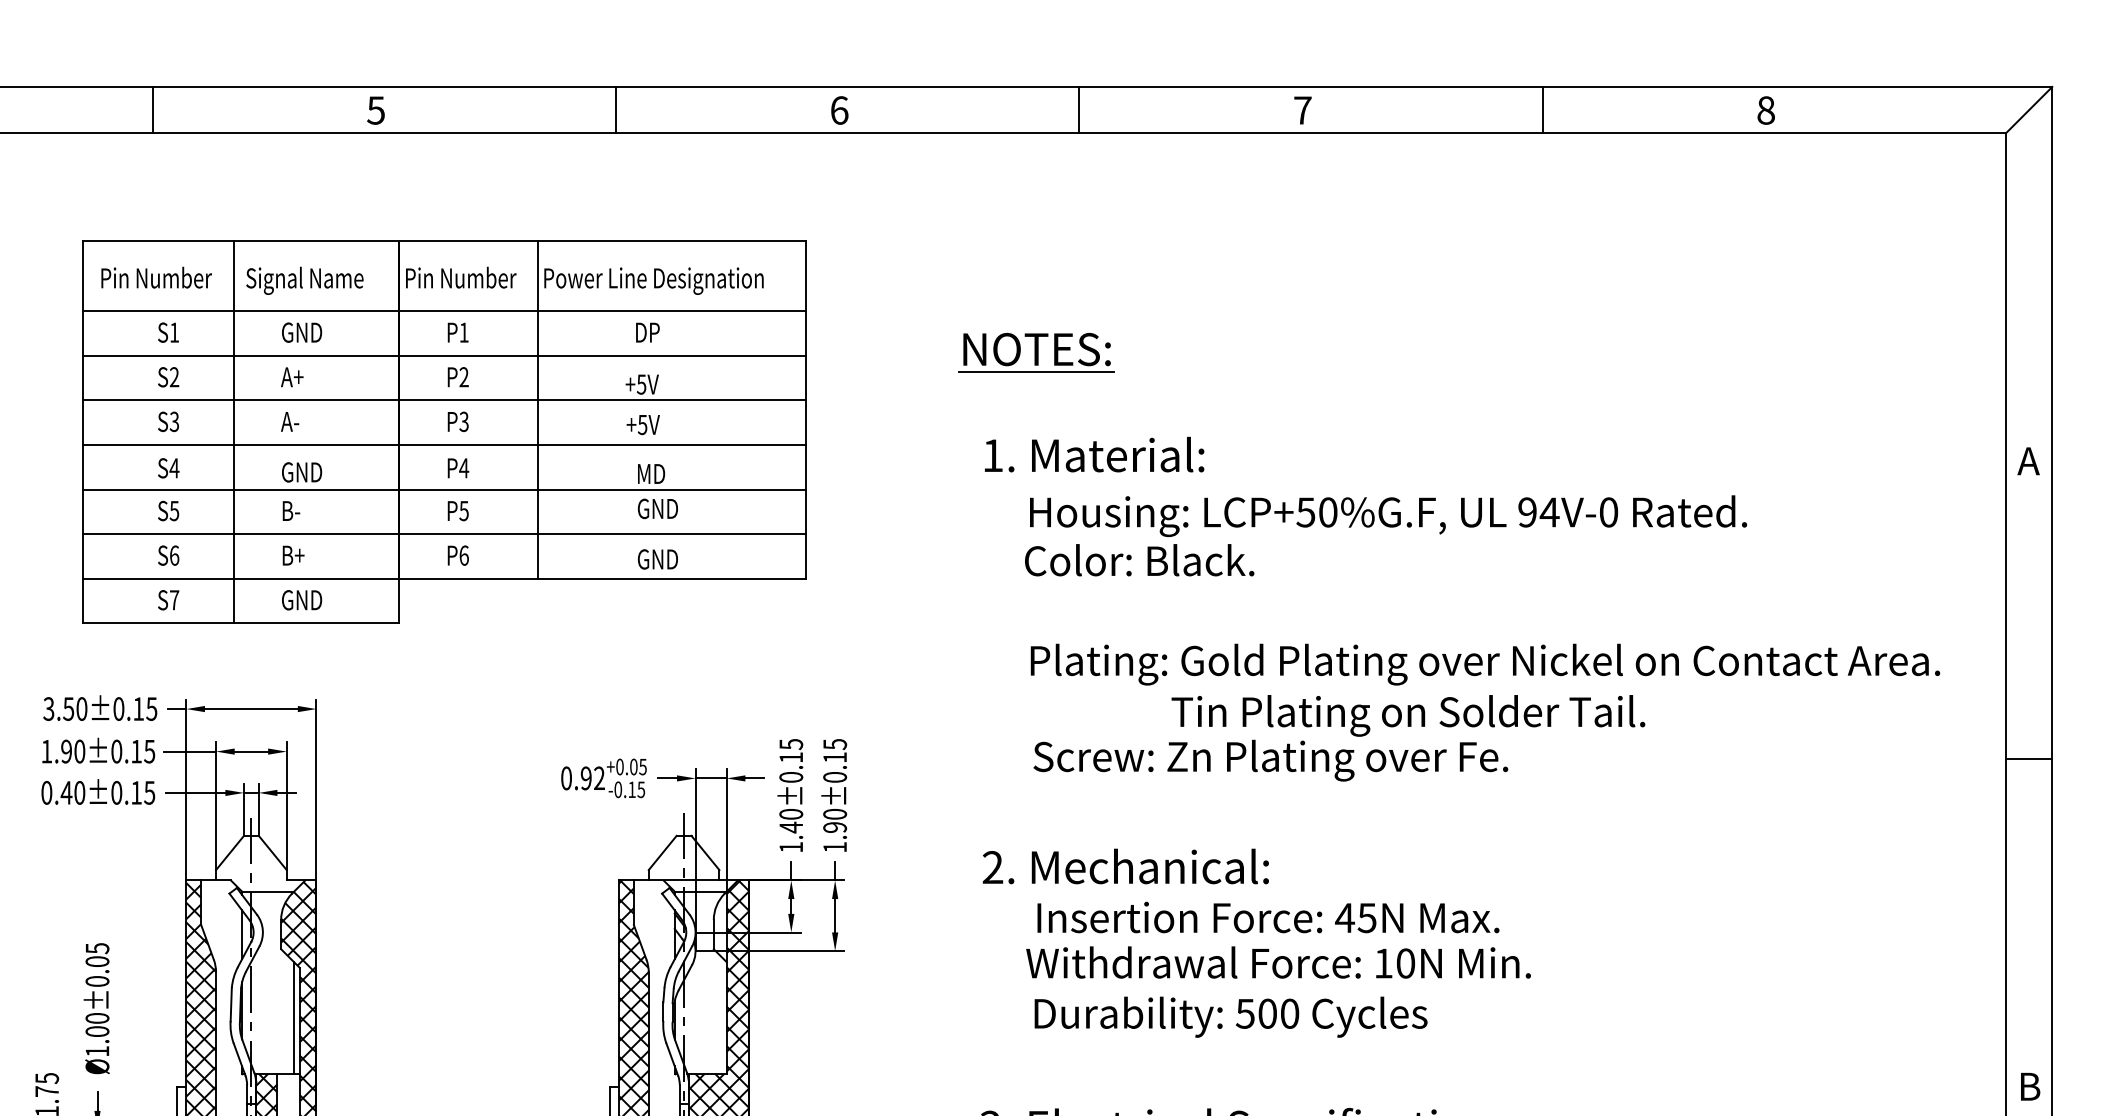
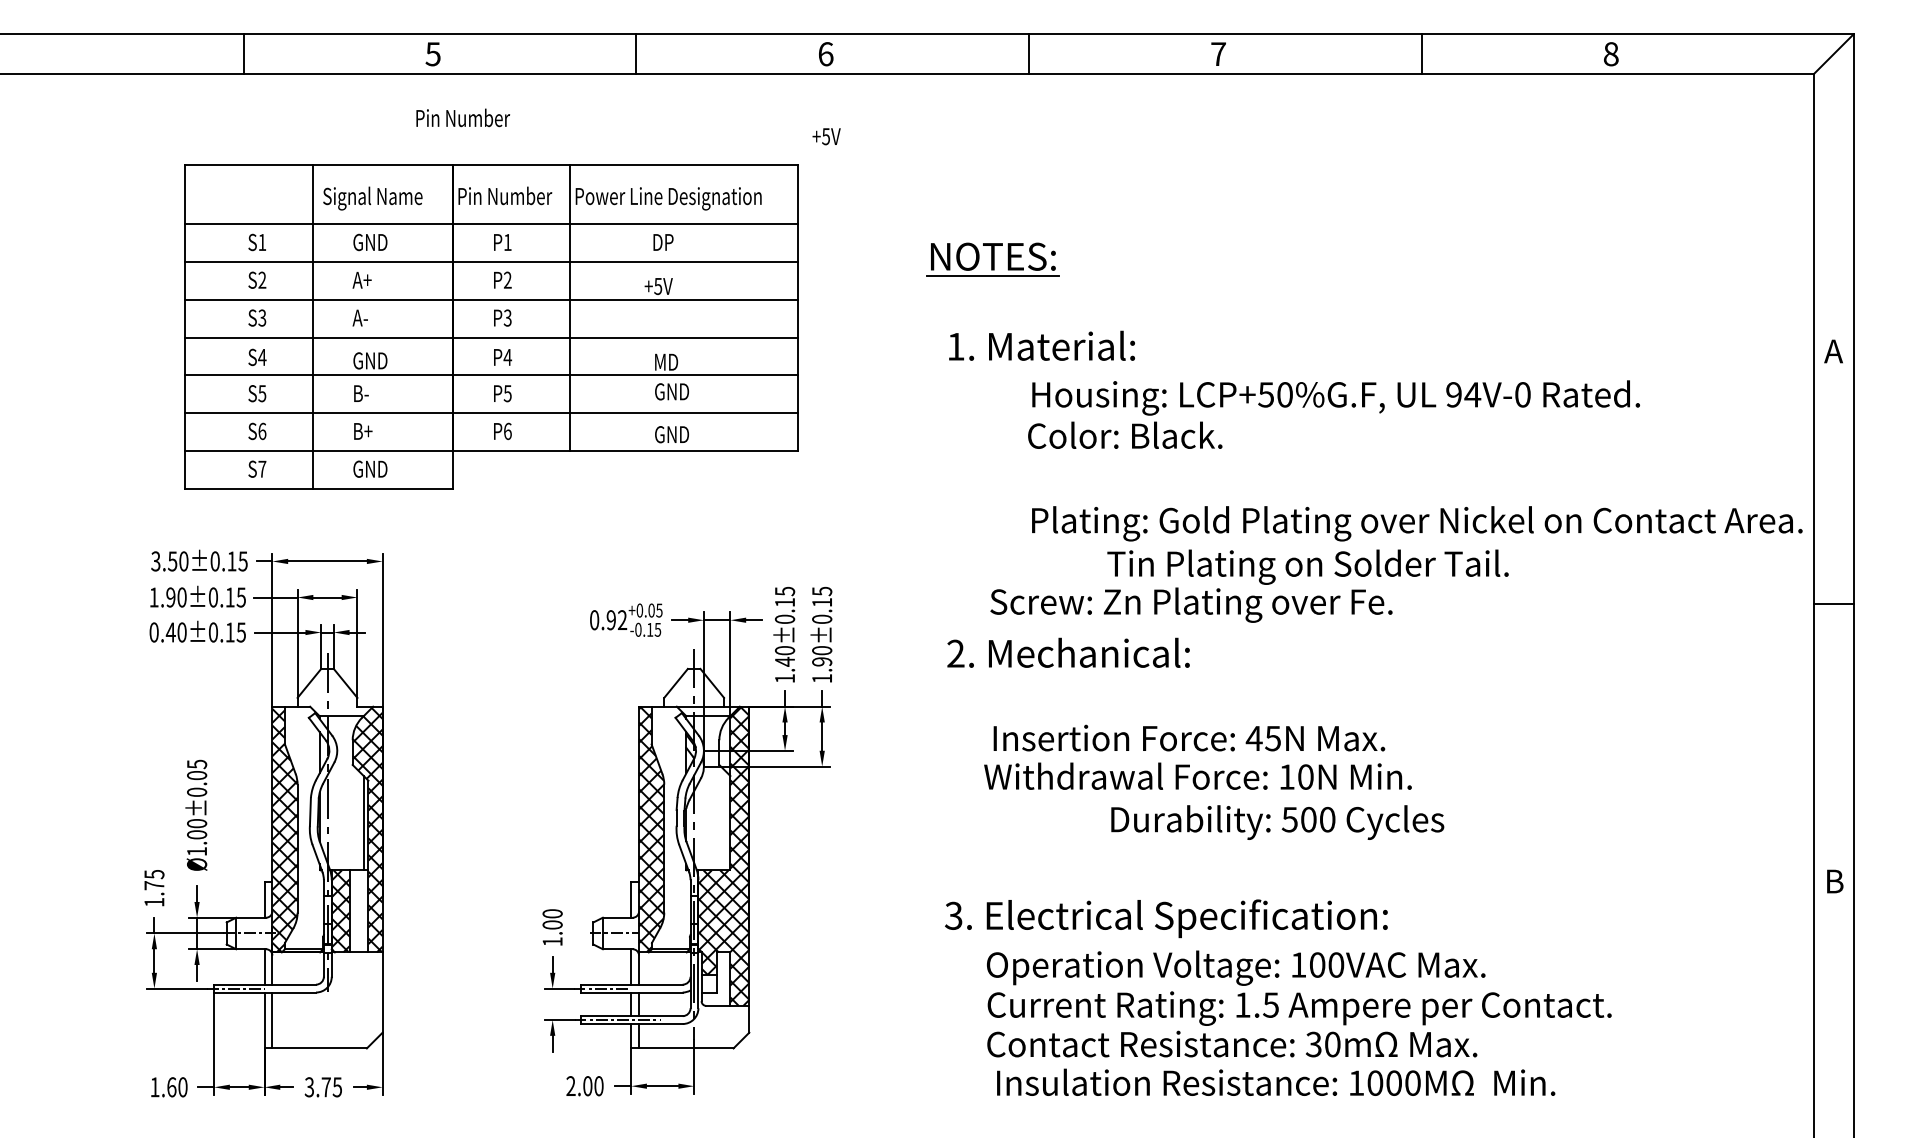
text: (156, 277) -> (463, 117), moved
text: (643, 424) -> (826, 136), moved
text: (1385, 535) -> (1333, 414), moved
text: (1485, 664) -> (1417, 523), moved
text: (1125, 866) -> (1068, 652), moved
text: (1230, 1017) -> (1277, 822), moved

